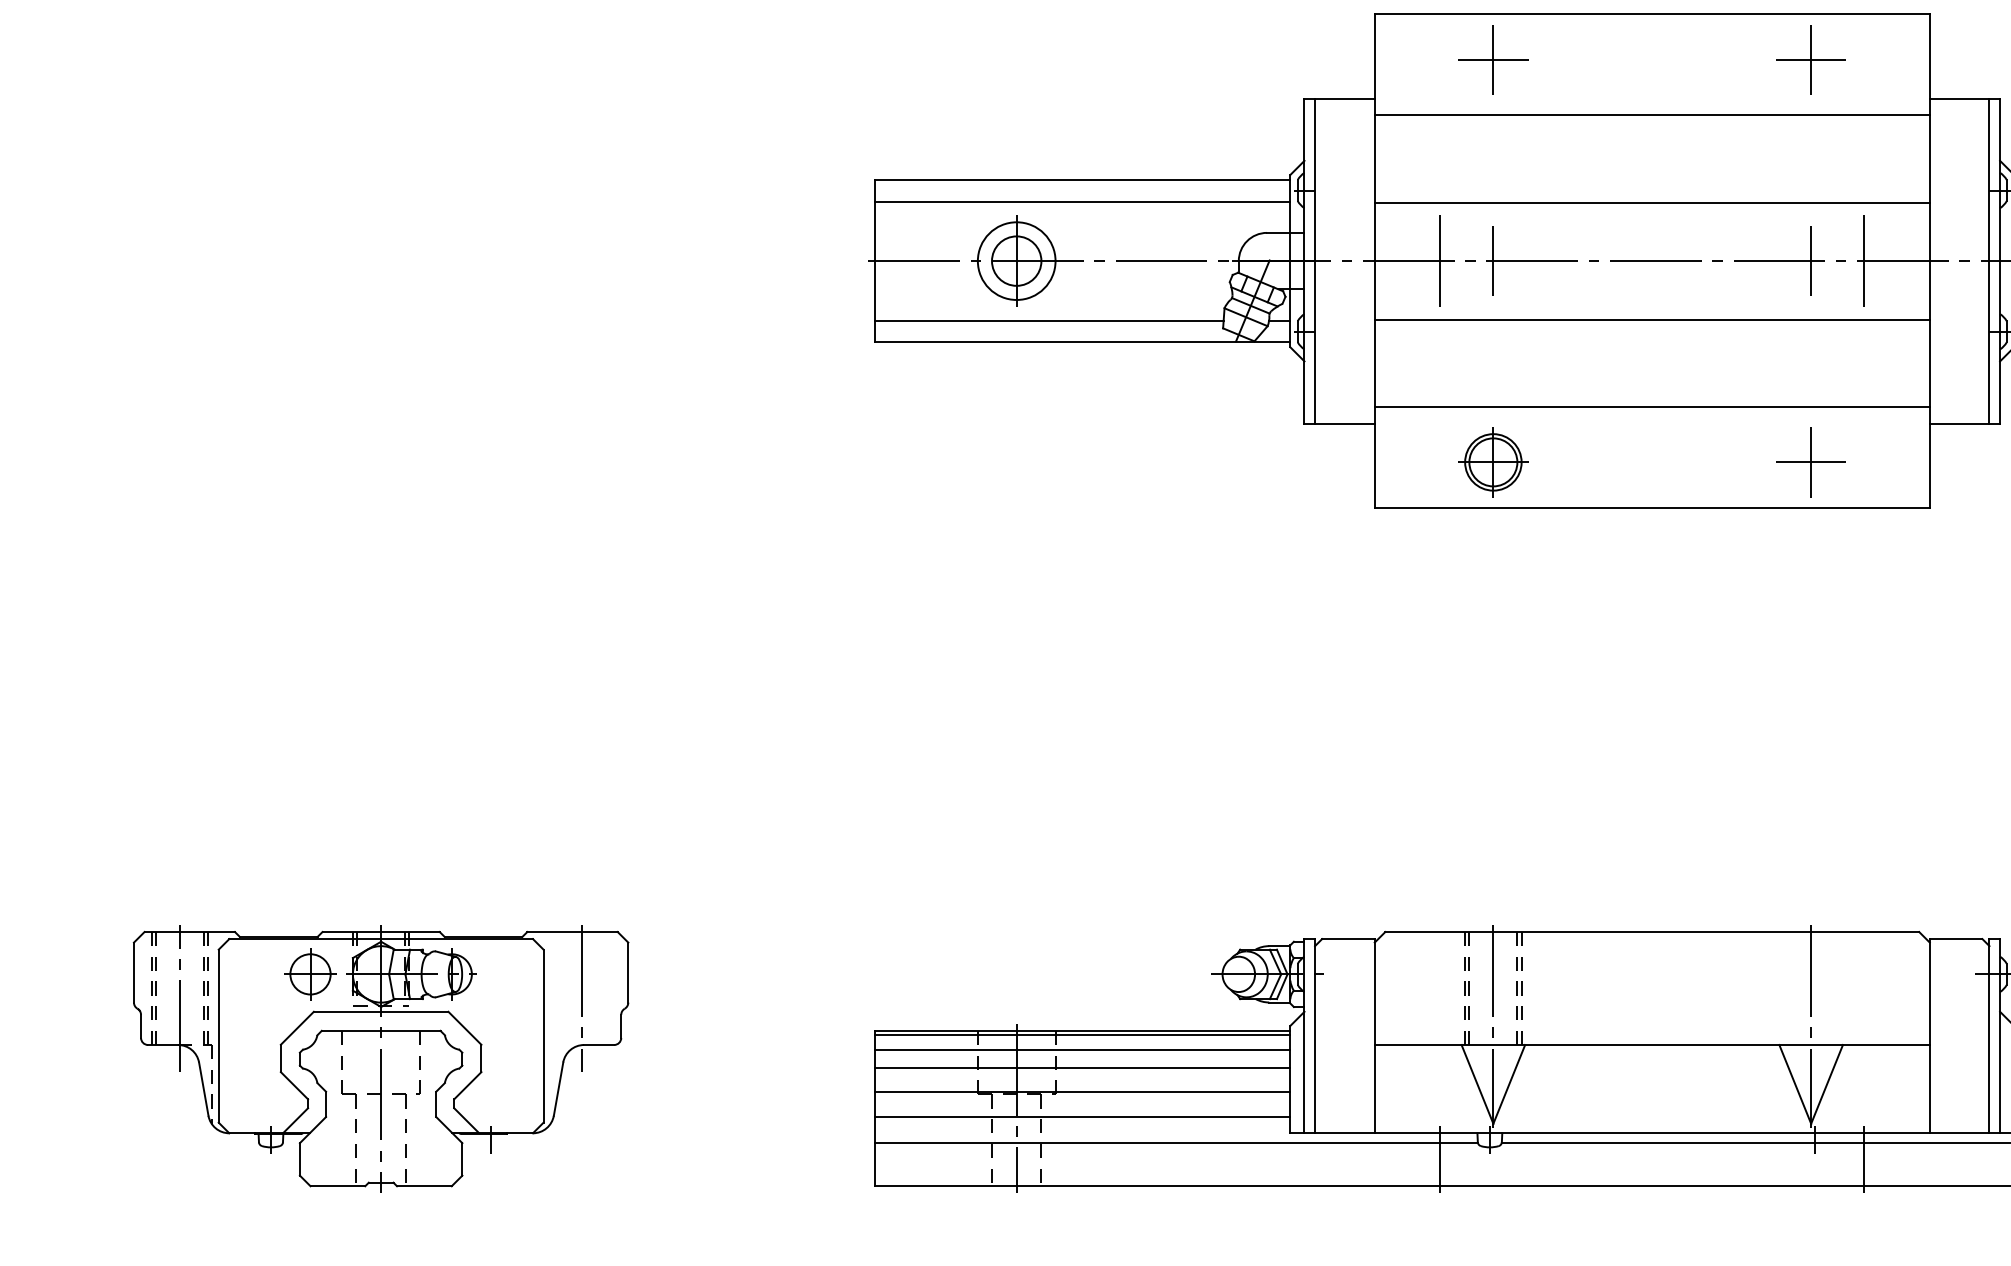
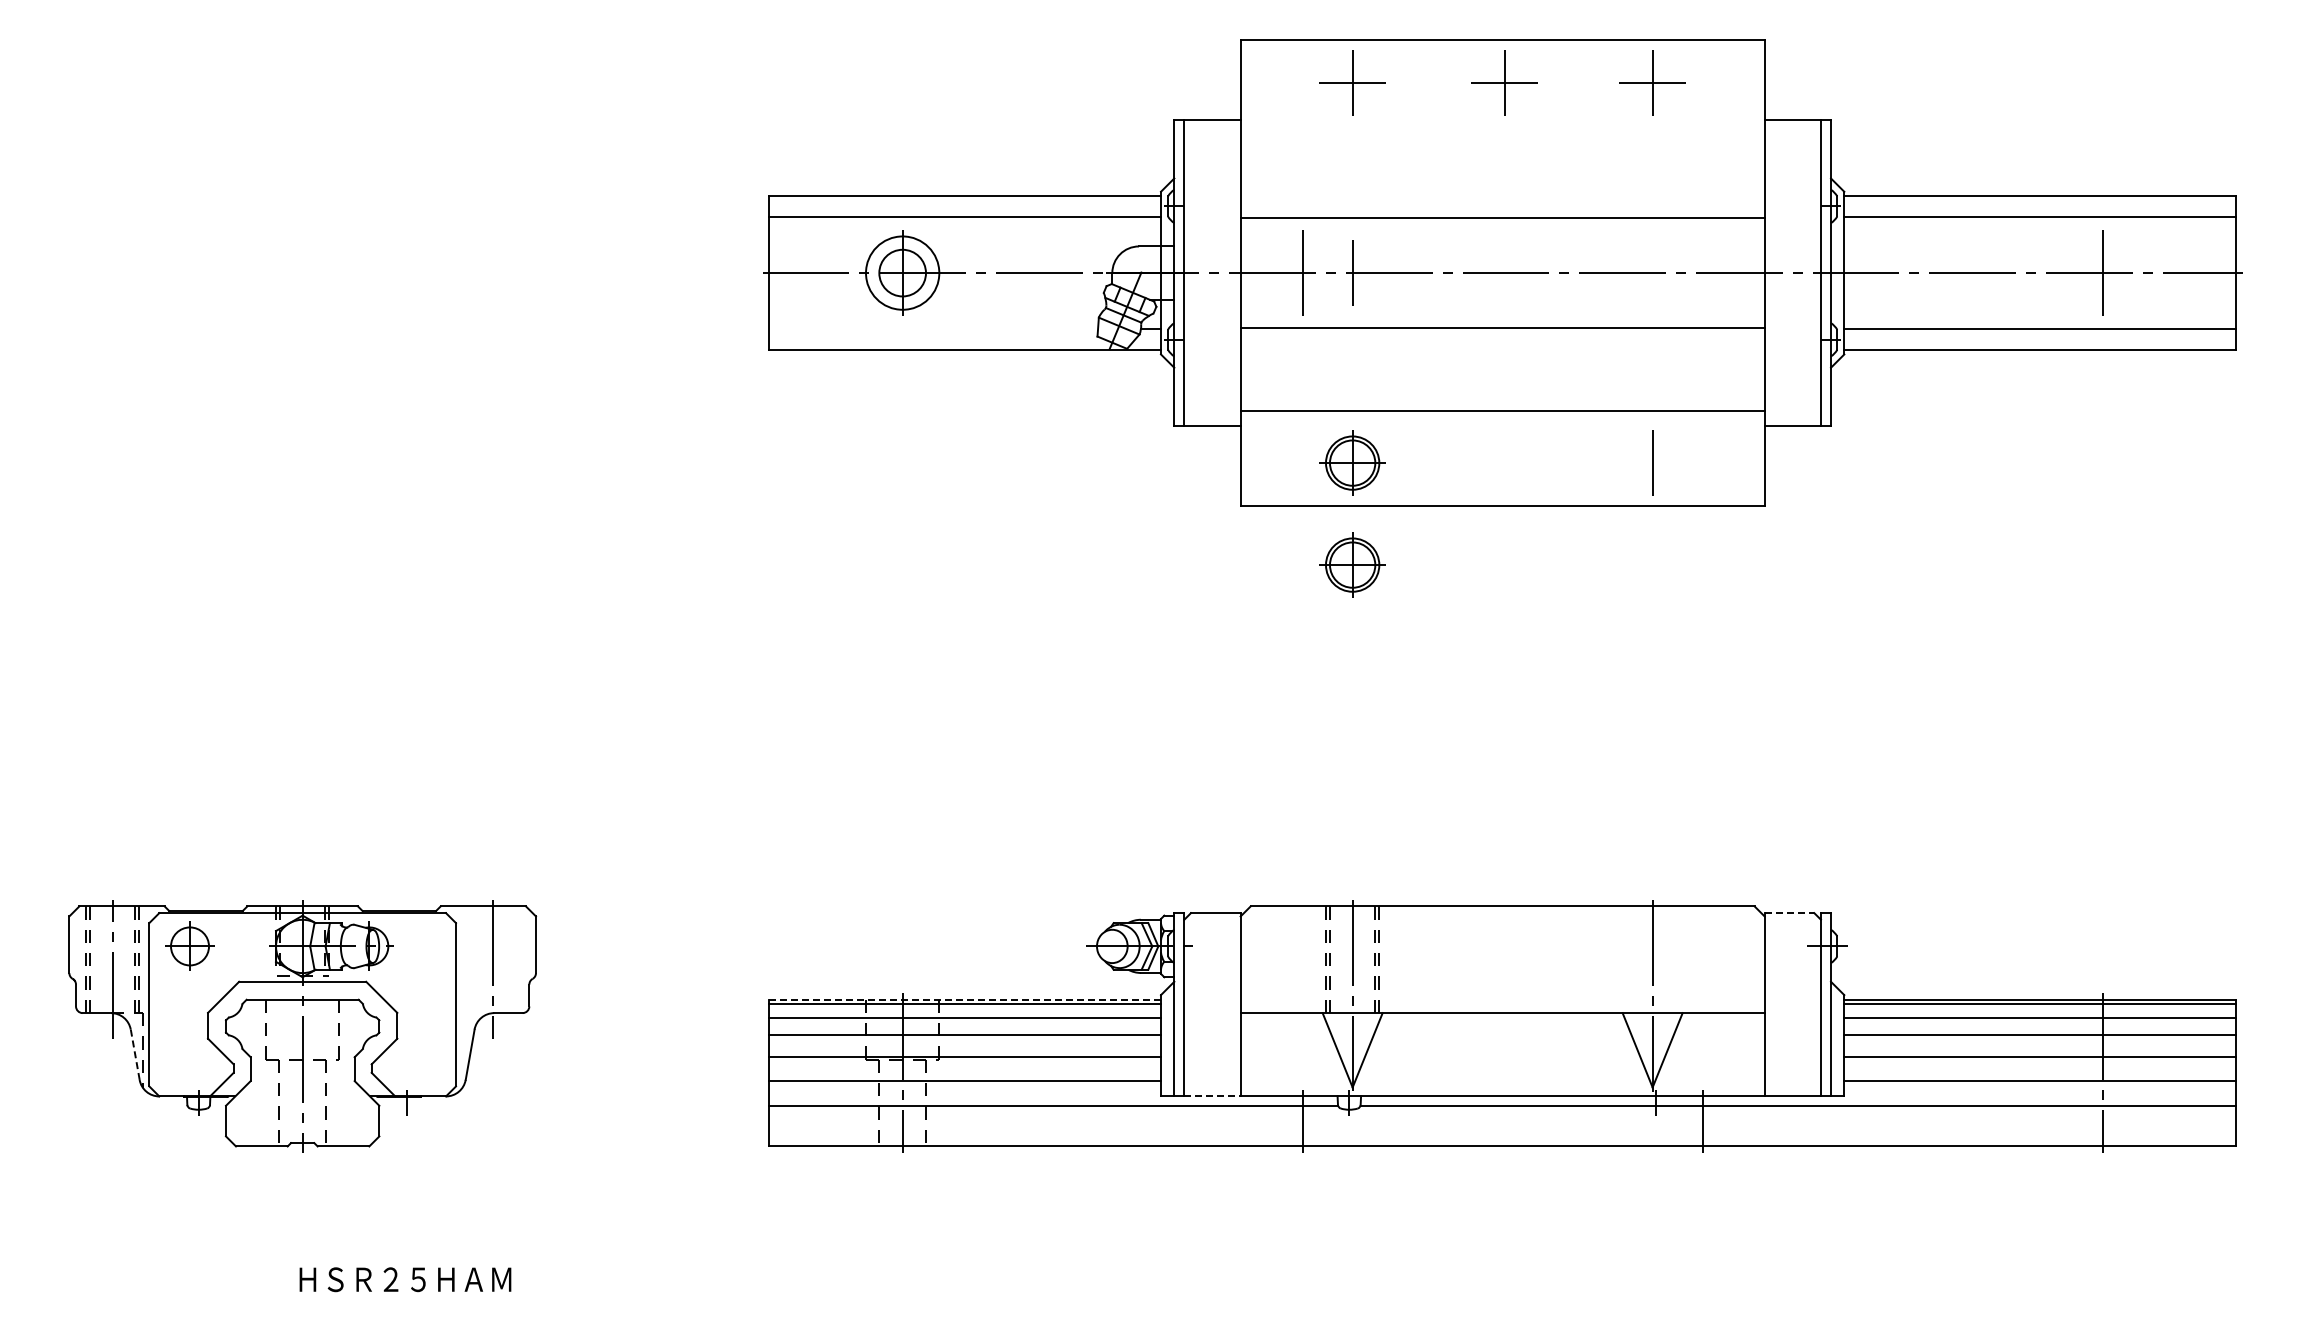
part: (1654, 59) -> (1504, 82), added
line: (1652, 115) -> (1502, 135), removed
line: (1811, 260) -> (1652, 272), removed
line: (1863, 260) -> (1702, 272), removed
line: (1049, 320) -> (933, 329), removed
line: (1811, 462) -> (1652, 463), removed
part: (1493, 569) -> (1352, 564), added
line: (1956, 939) -> (1789, 913), solid -> dashed
part: (309, 973) -> (189, 945), moved
line: (1083, 1030) -> (965, 999), solid -> dashed
line: (204, 1088) -> (135, 1054), solid -> dashed
line: (1344, 1133) -> (1212, 1096), solid -> dashed

